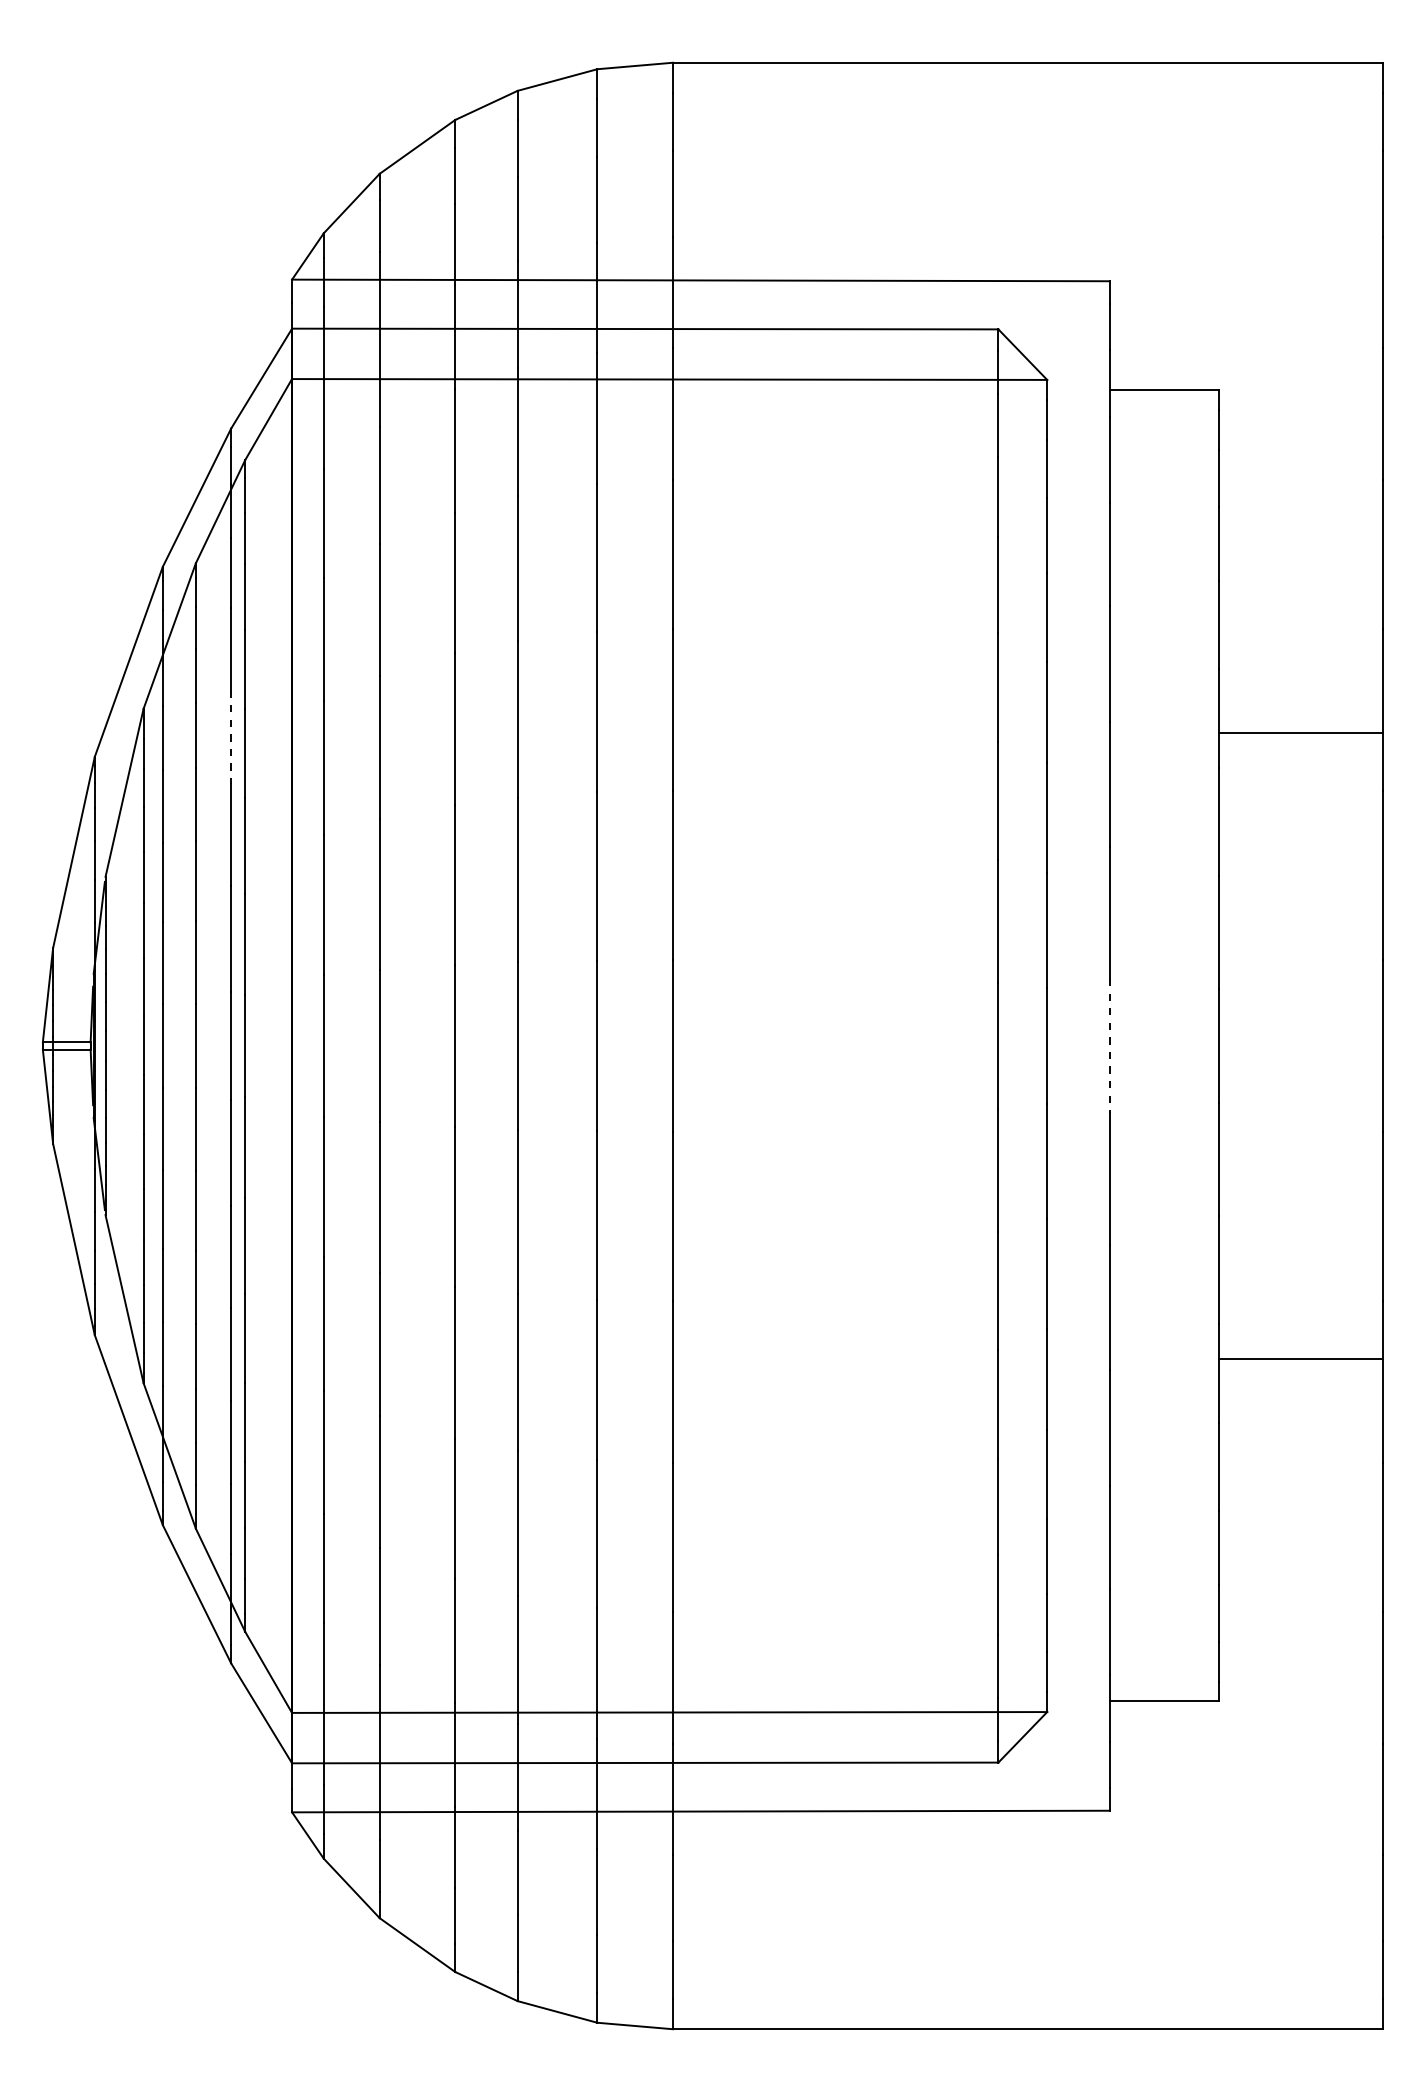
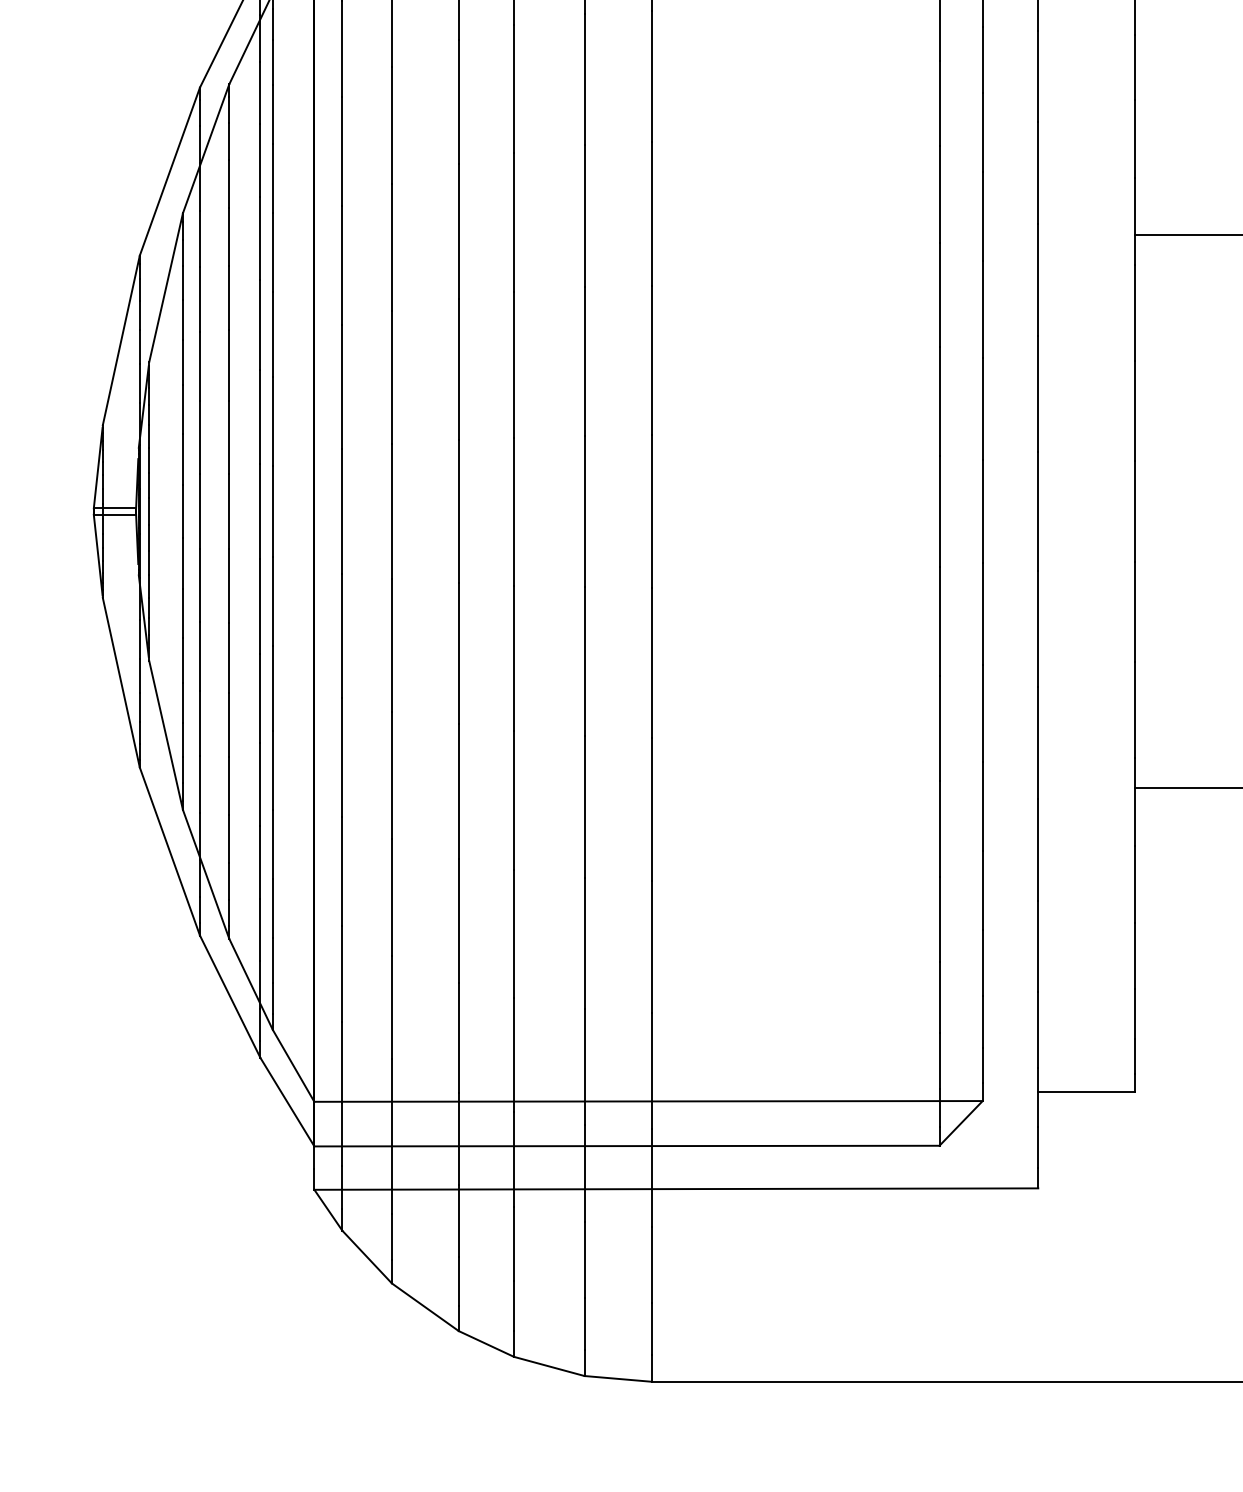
line: (231, 737) -> (260, 238), dashed -> solid
line: (1110, 1046) -> (1038, 512), dashed -> solid

